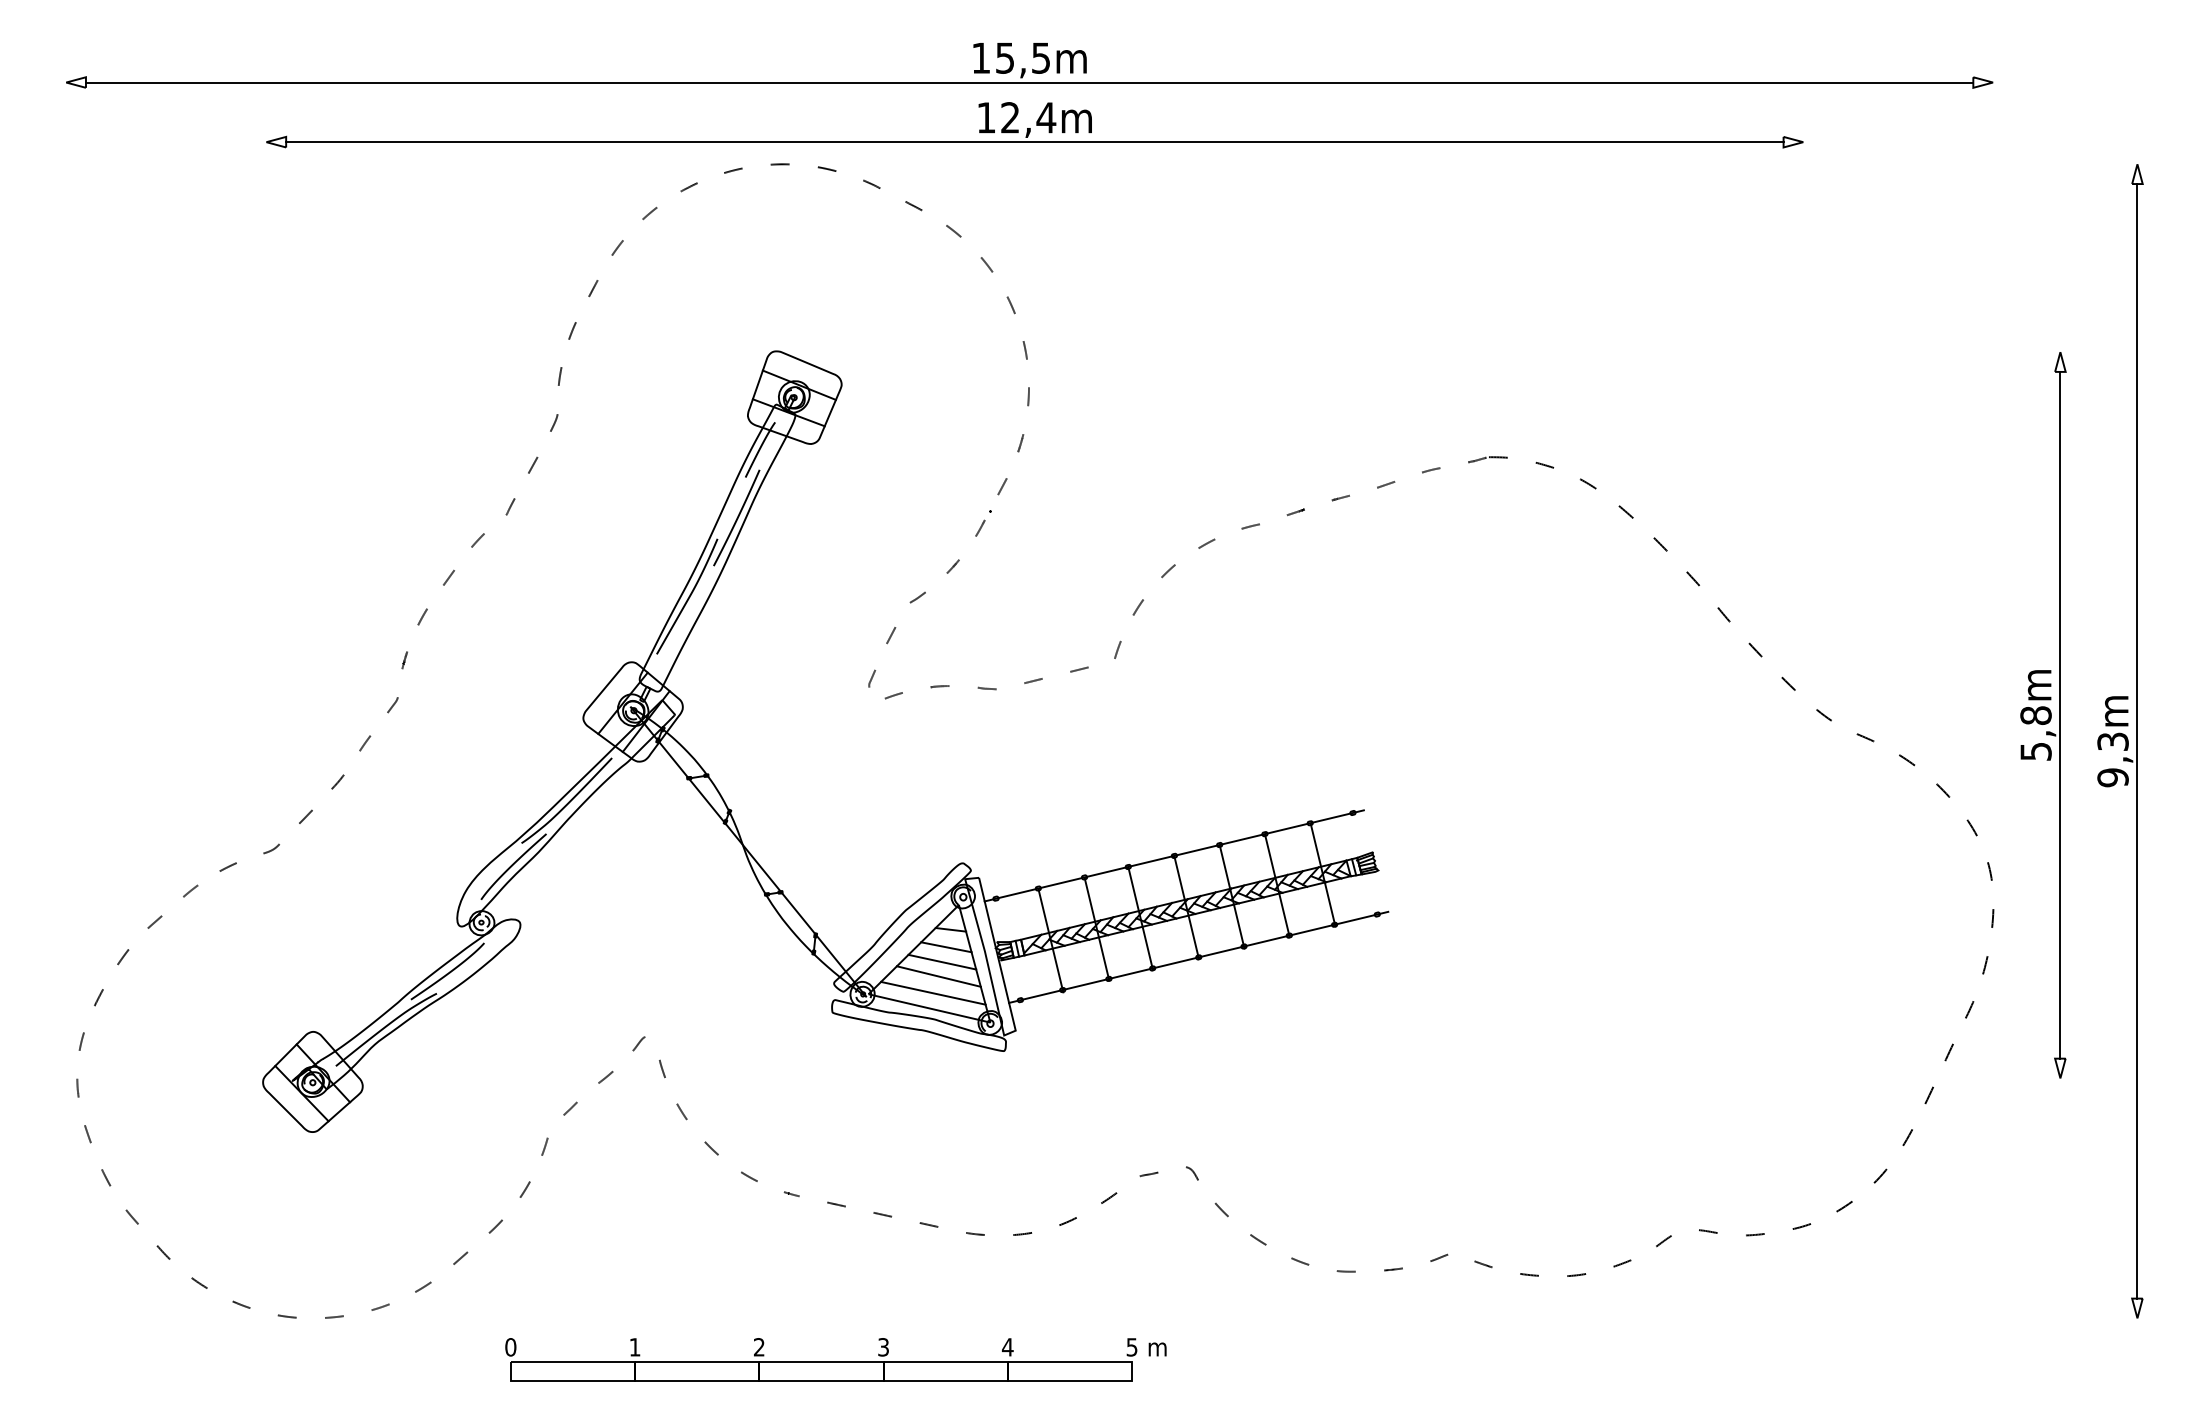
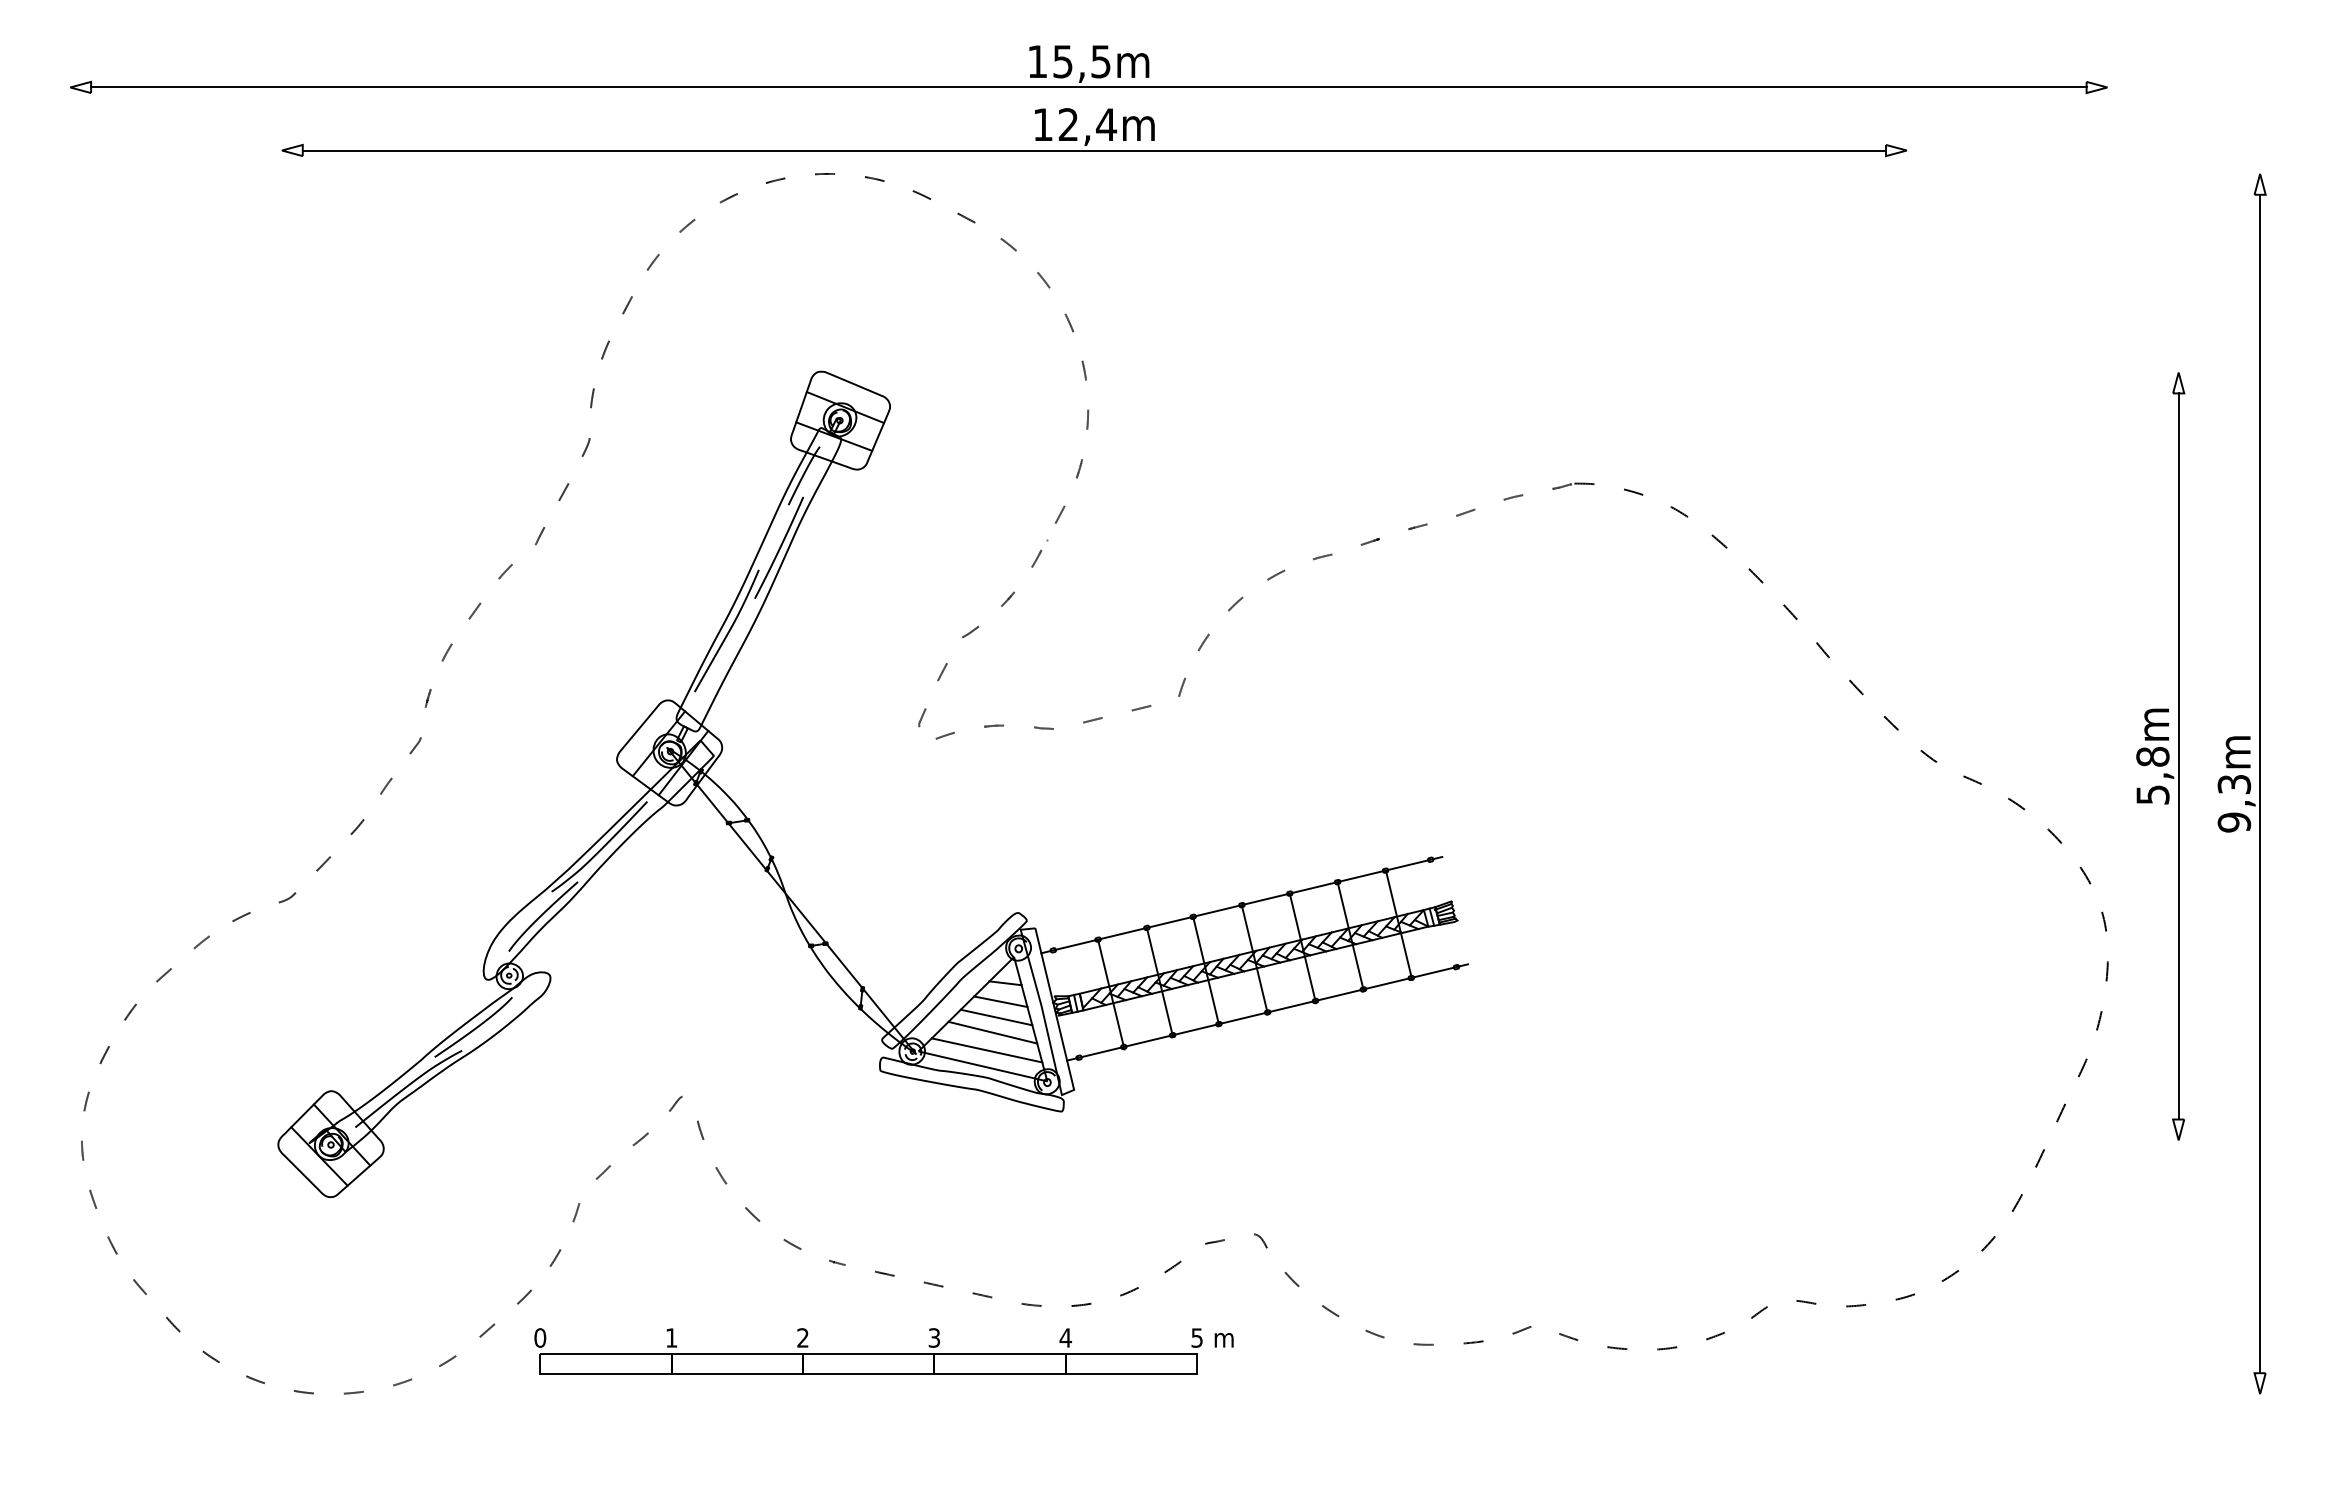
part: (835, 1359) -> (883, 1350), moved

